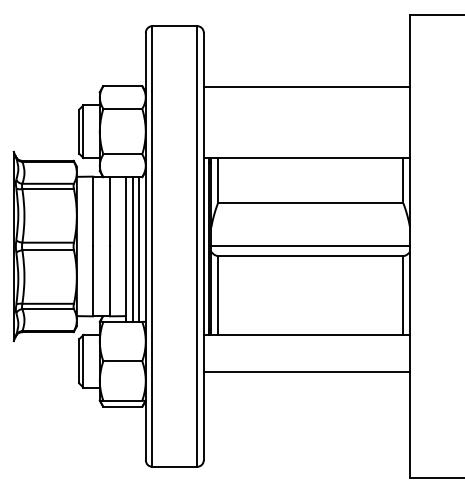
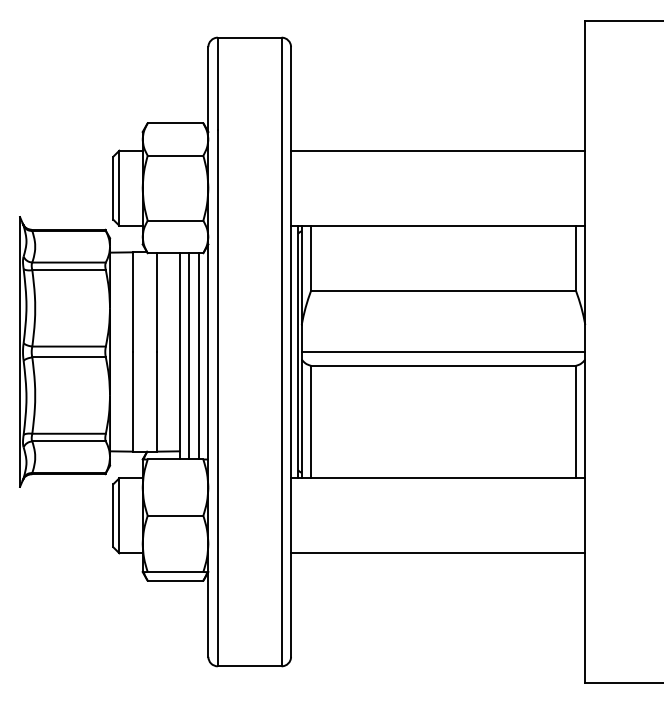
line: (307, 87) -> (438, 150), moved
line: (307, 372) -> (438, 553), moved

